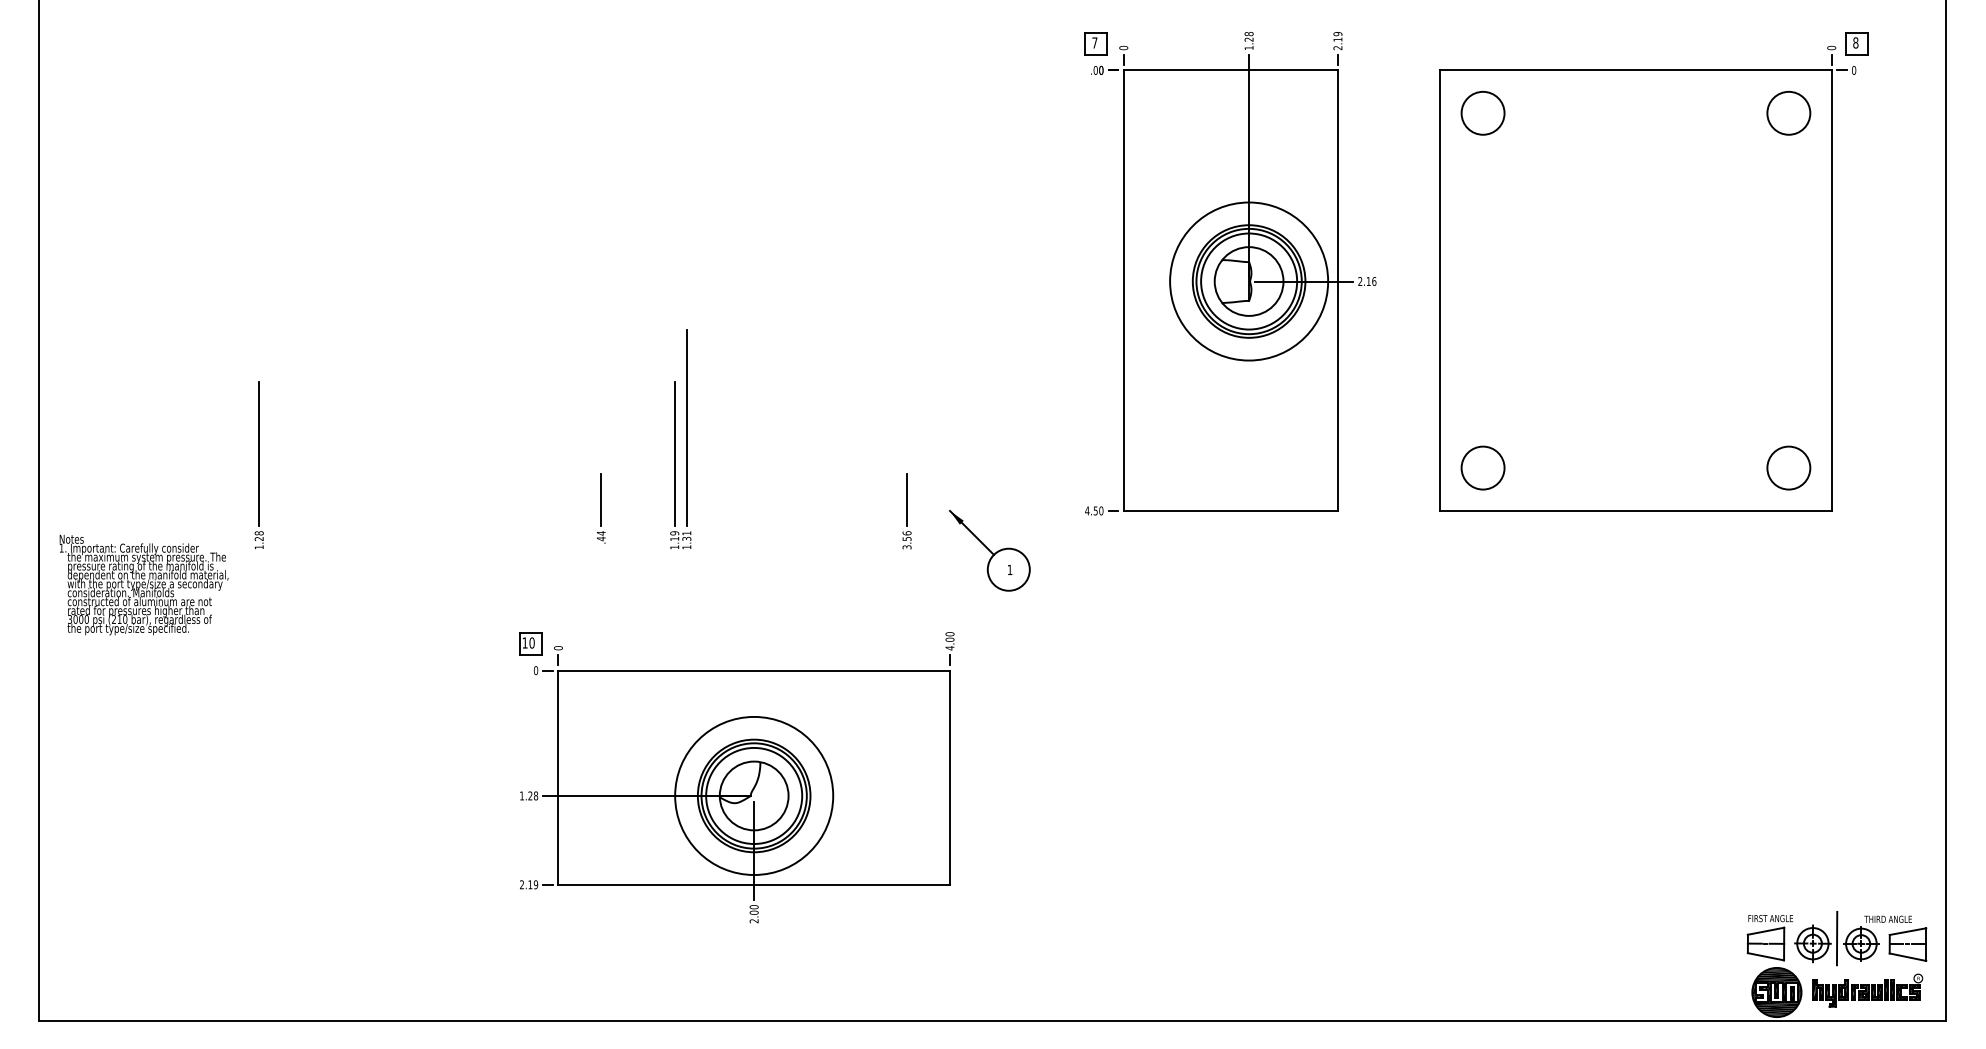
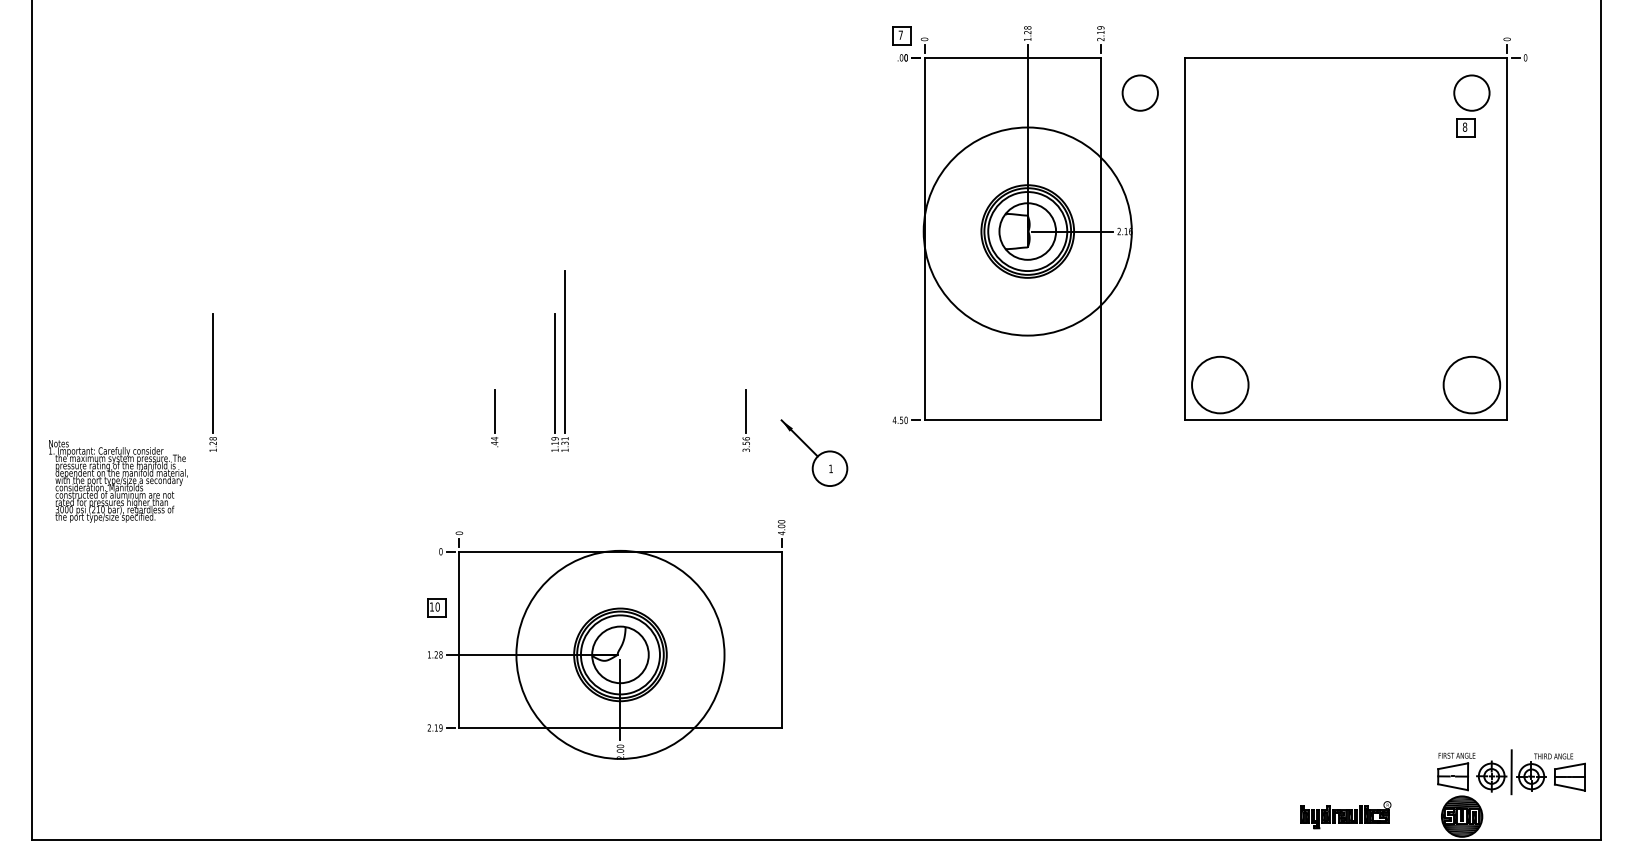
part: (1856, 43) -> (1465, 127), moved
circle: (1482, 112) -> (1139, 92), moved
circle: (1248, 281) -> (1027, 231), size x1.6
circle: (1482, 467) -> (1219, 384), size x1.6
circle: (1788, 467) -> (1471, 384), size x1.6
part: (530, 643) -> (436, 607), moved
circle: (754, 795) -> (620, 654), size x1.6
part: (1867, 991) -> (1345, 815), moved

